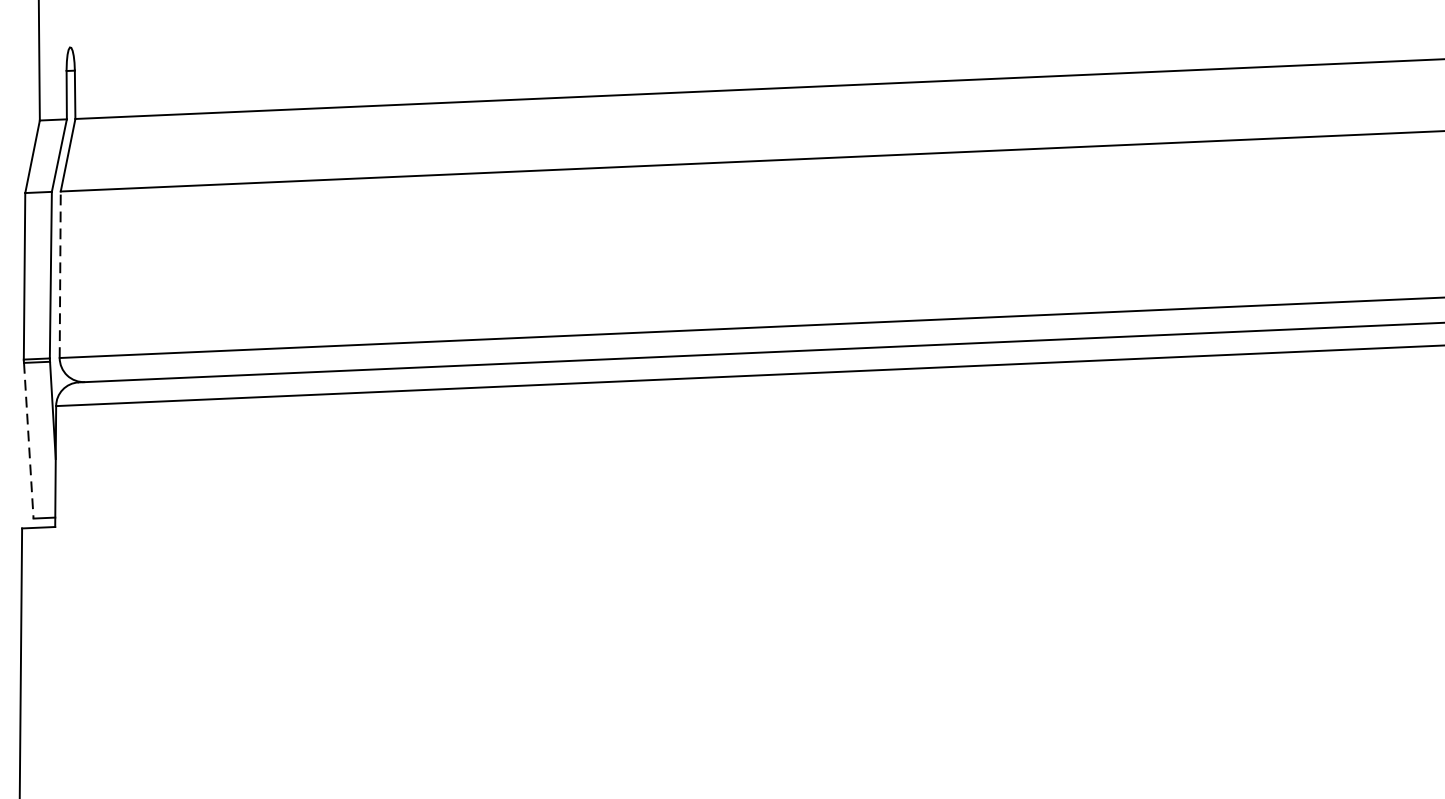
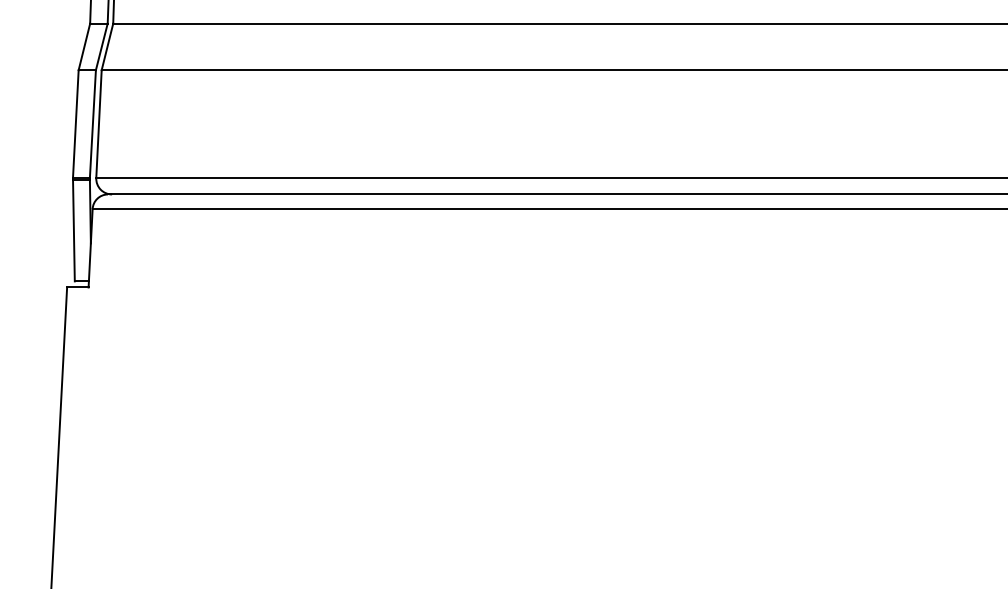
line: (59, 275) -> (98, 124), dashed -> solid
line: (28, 440) -> (73, 230), dashed -> solid

